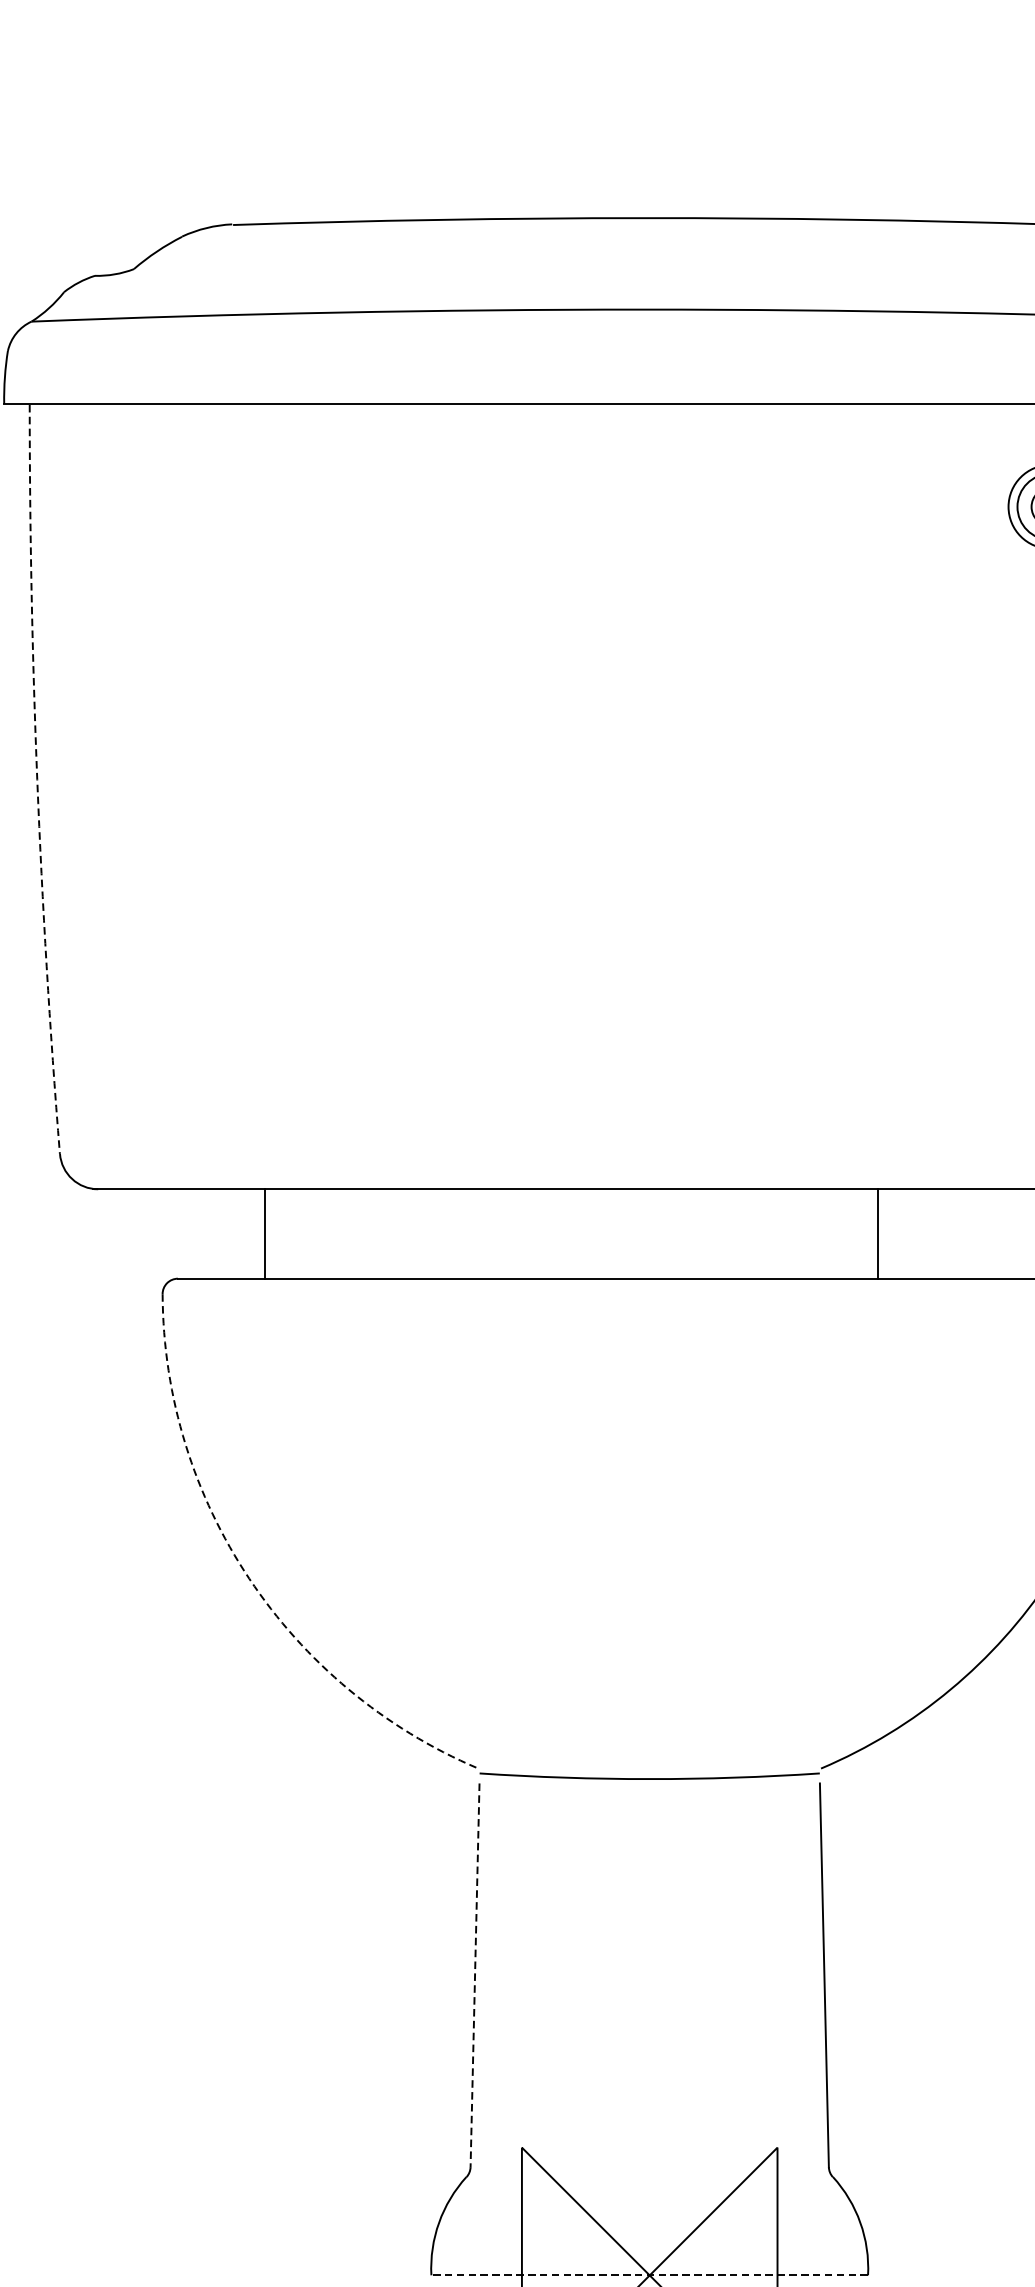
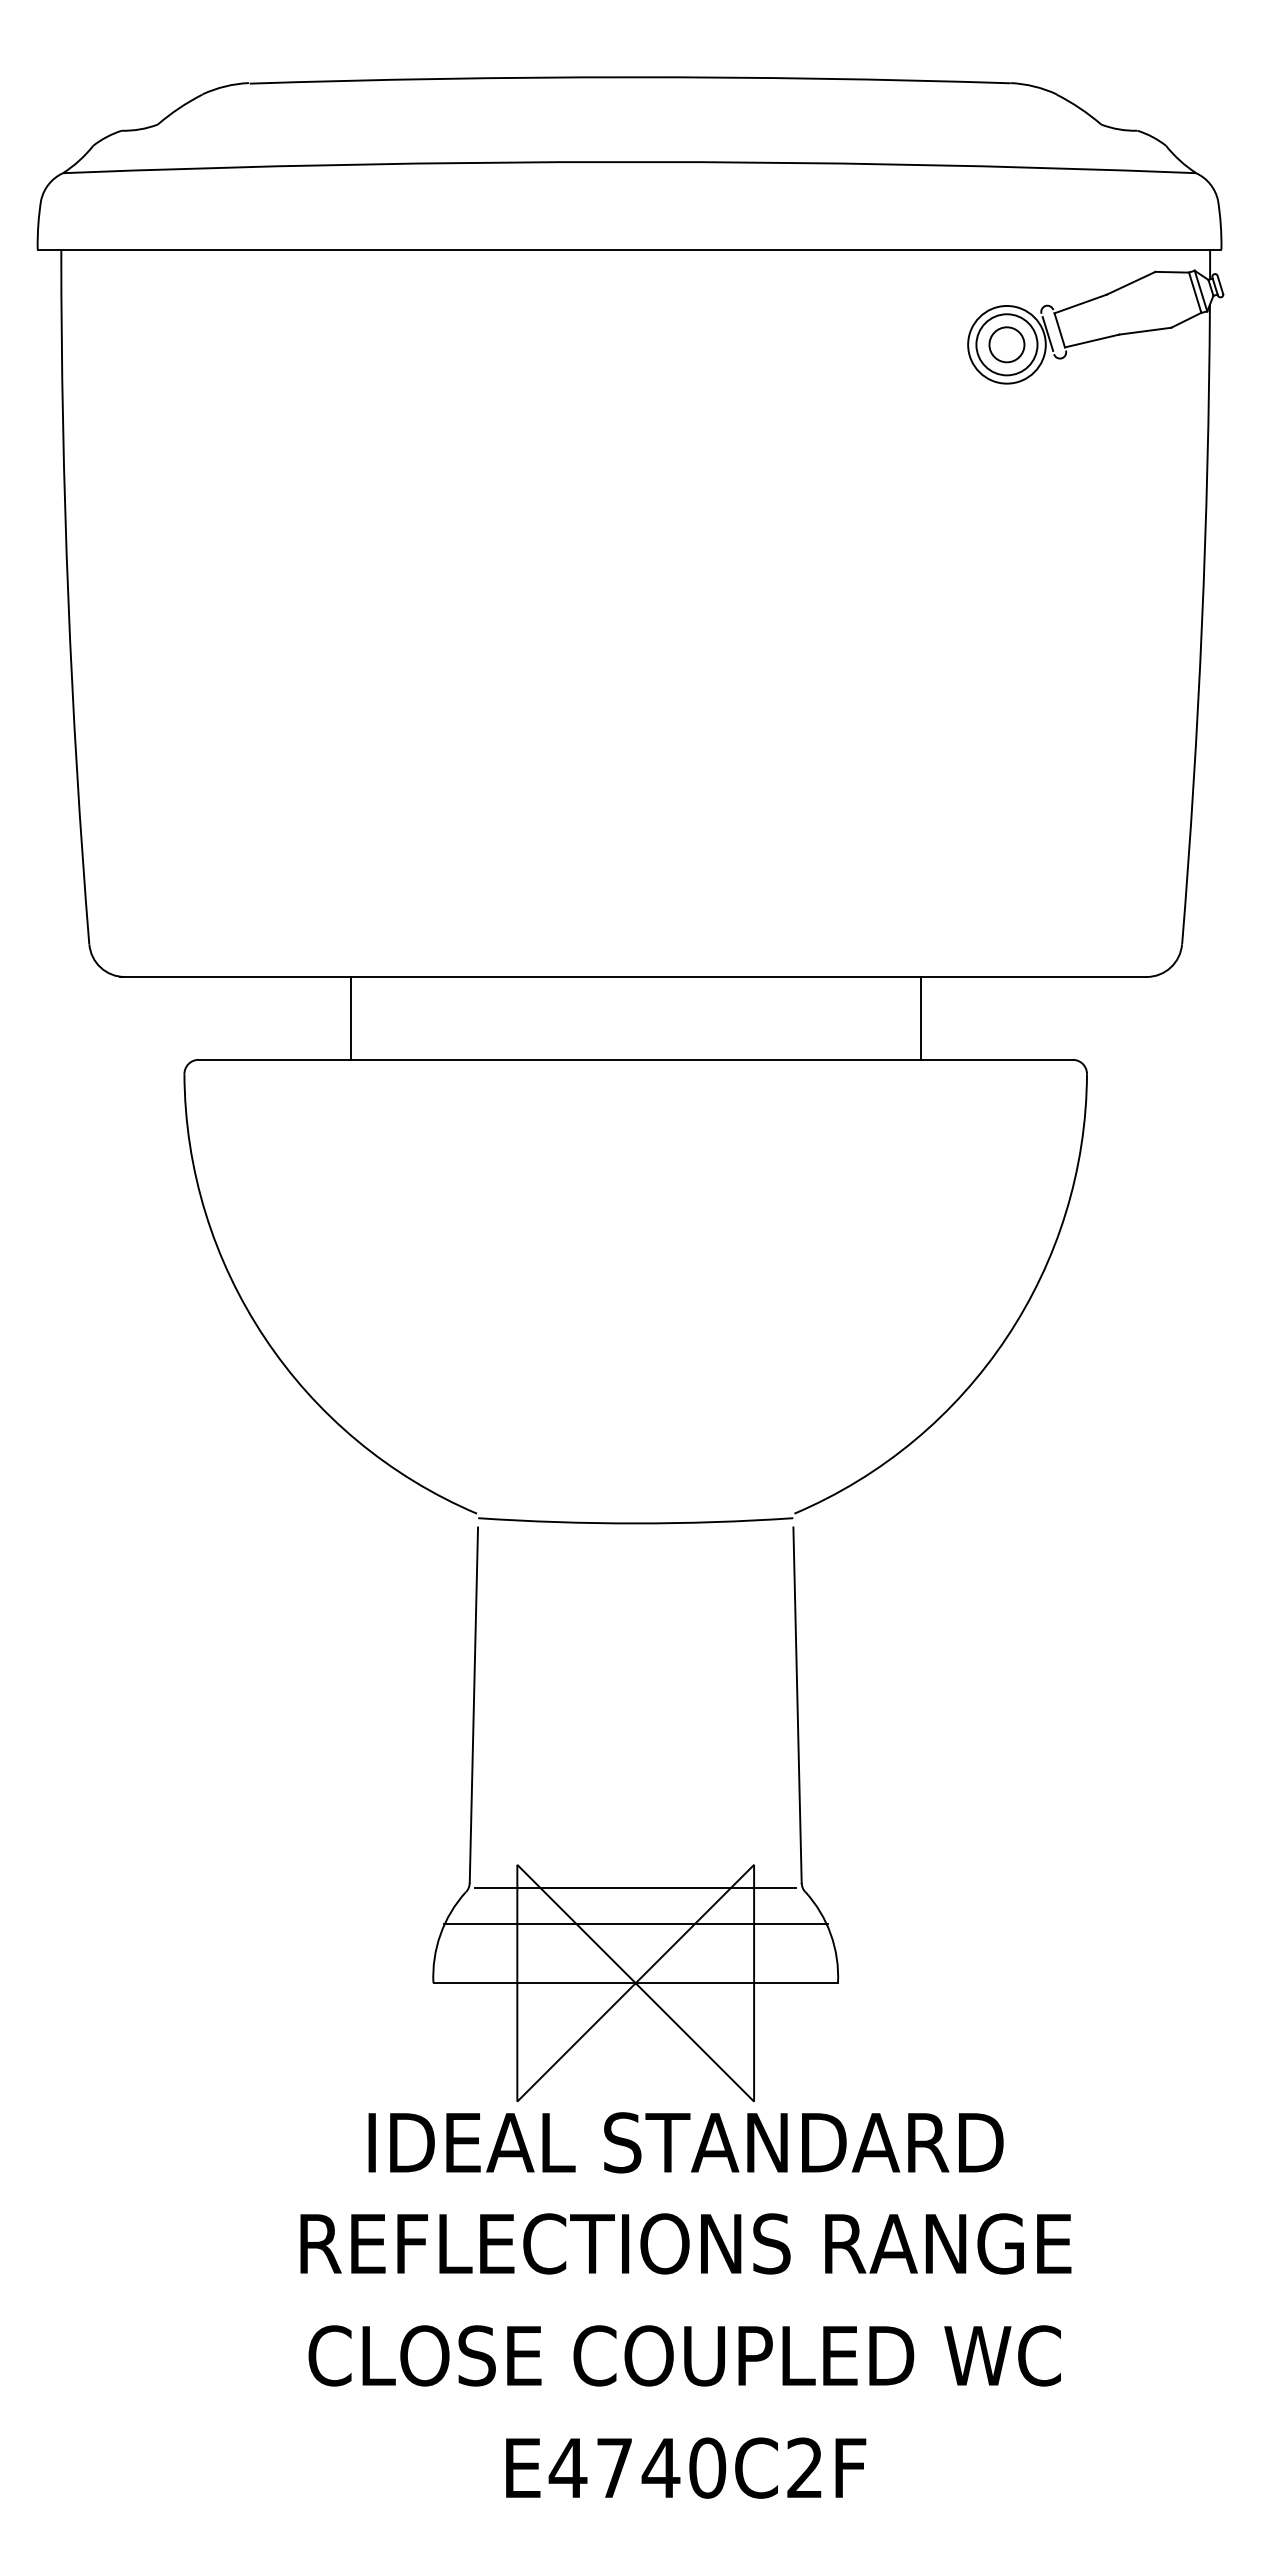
arc: (37, 779) -> (68, 597), dashed -> solid
line: (264, 1232) -> (350, 1017), moved
line: (878, 1232) -> (920, 1017), moved
arc: (249, 1578) -> (264, 1337), dashed -> solid
line: (474, 1975) -> (473, 1705), dashed -> solid
line: (649, 2173) -> (635, 1888), added
line: (649, 2212) -> (635, 1924), added
line: (649, 2275) -> (635, 1983), dashed -> solid

